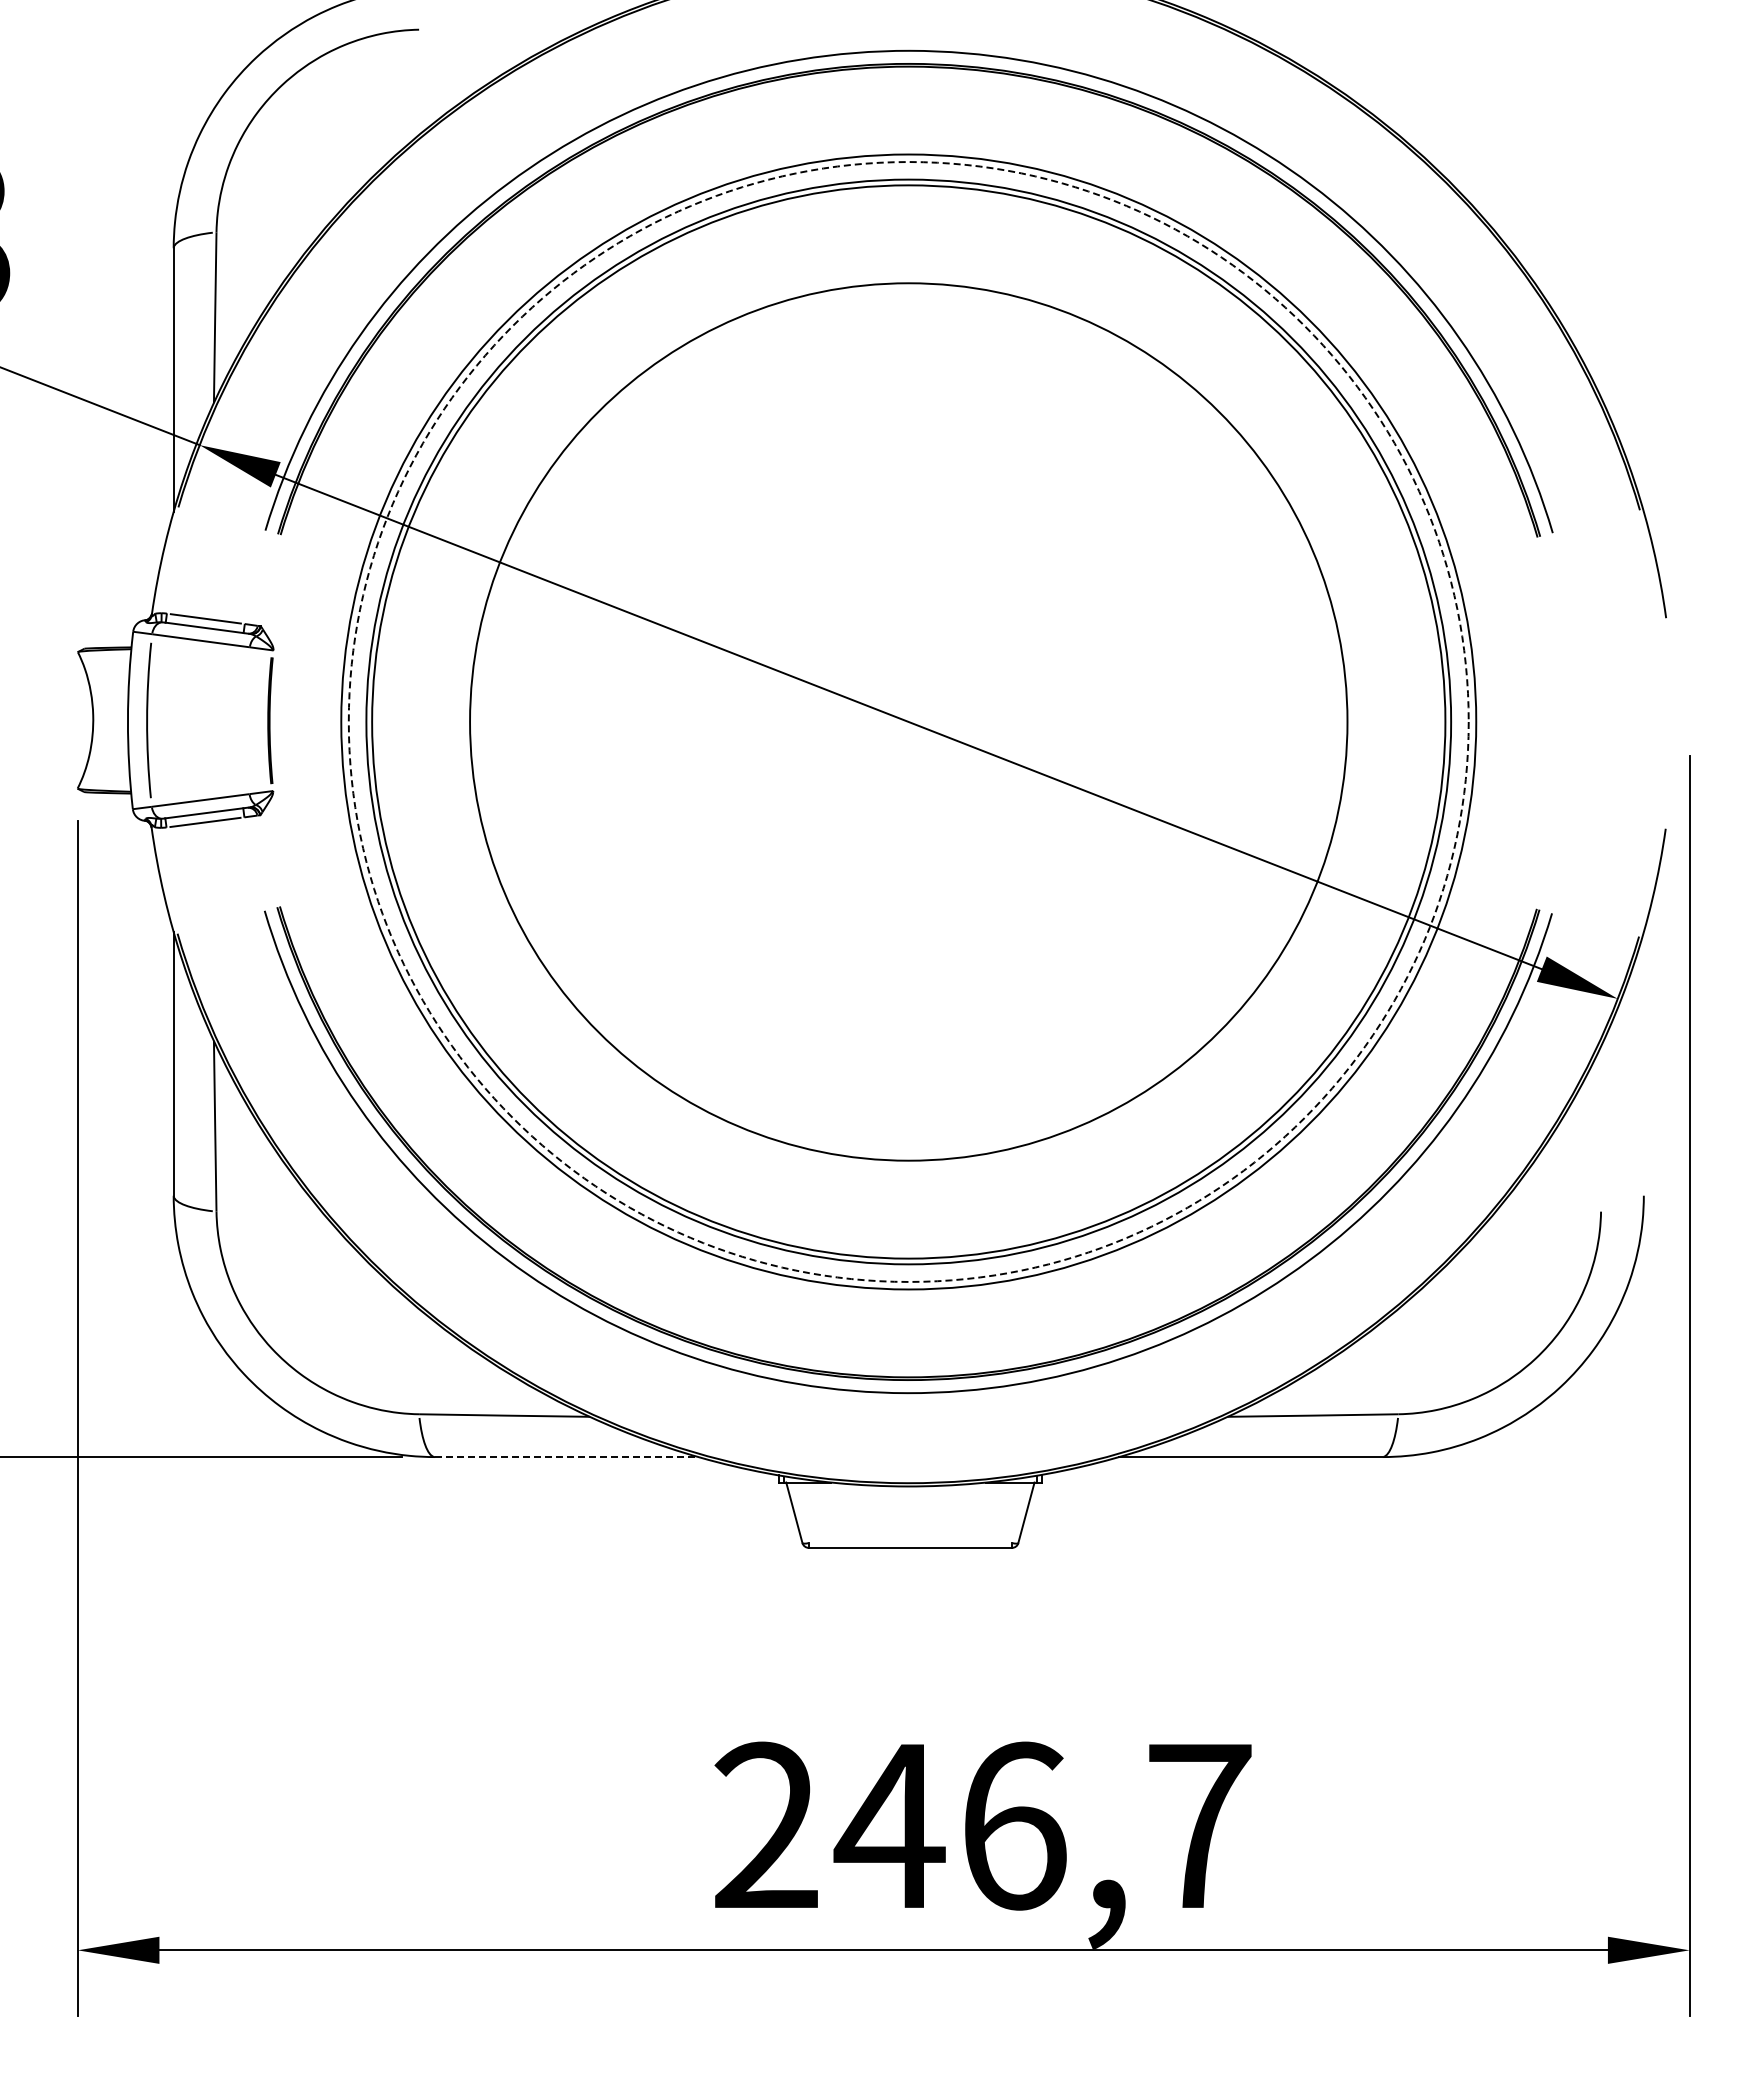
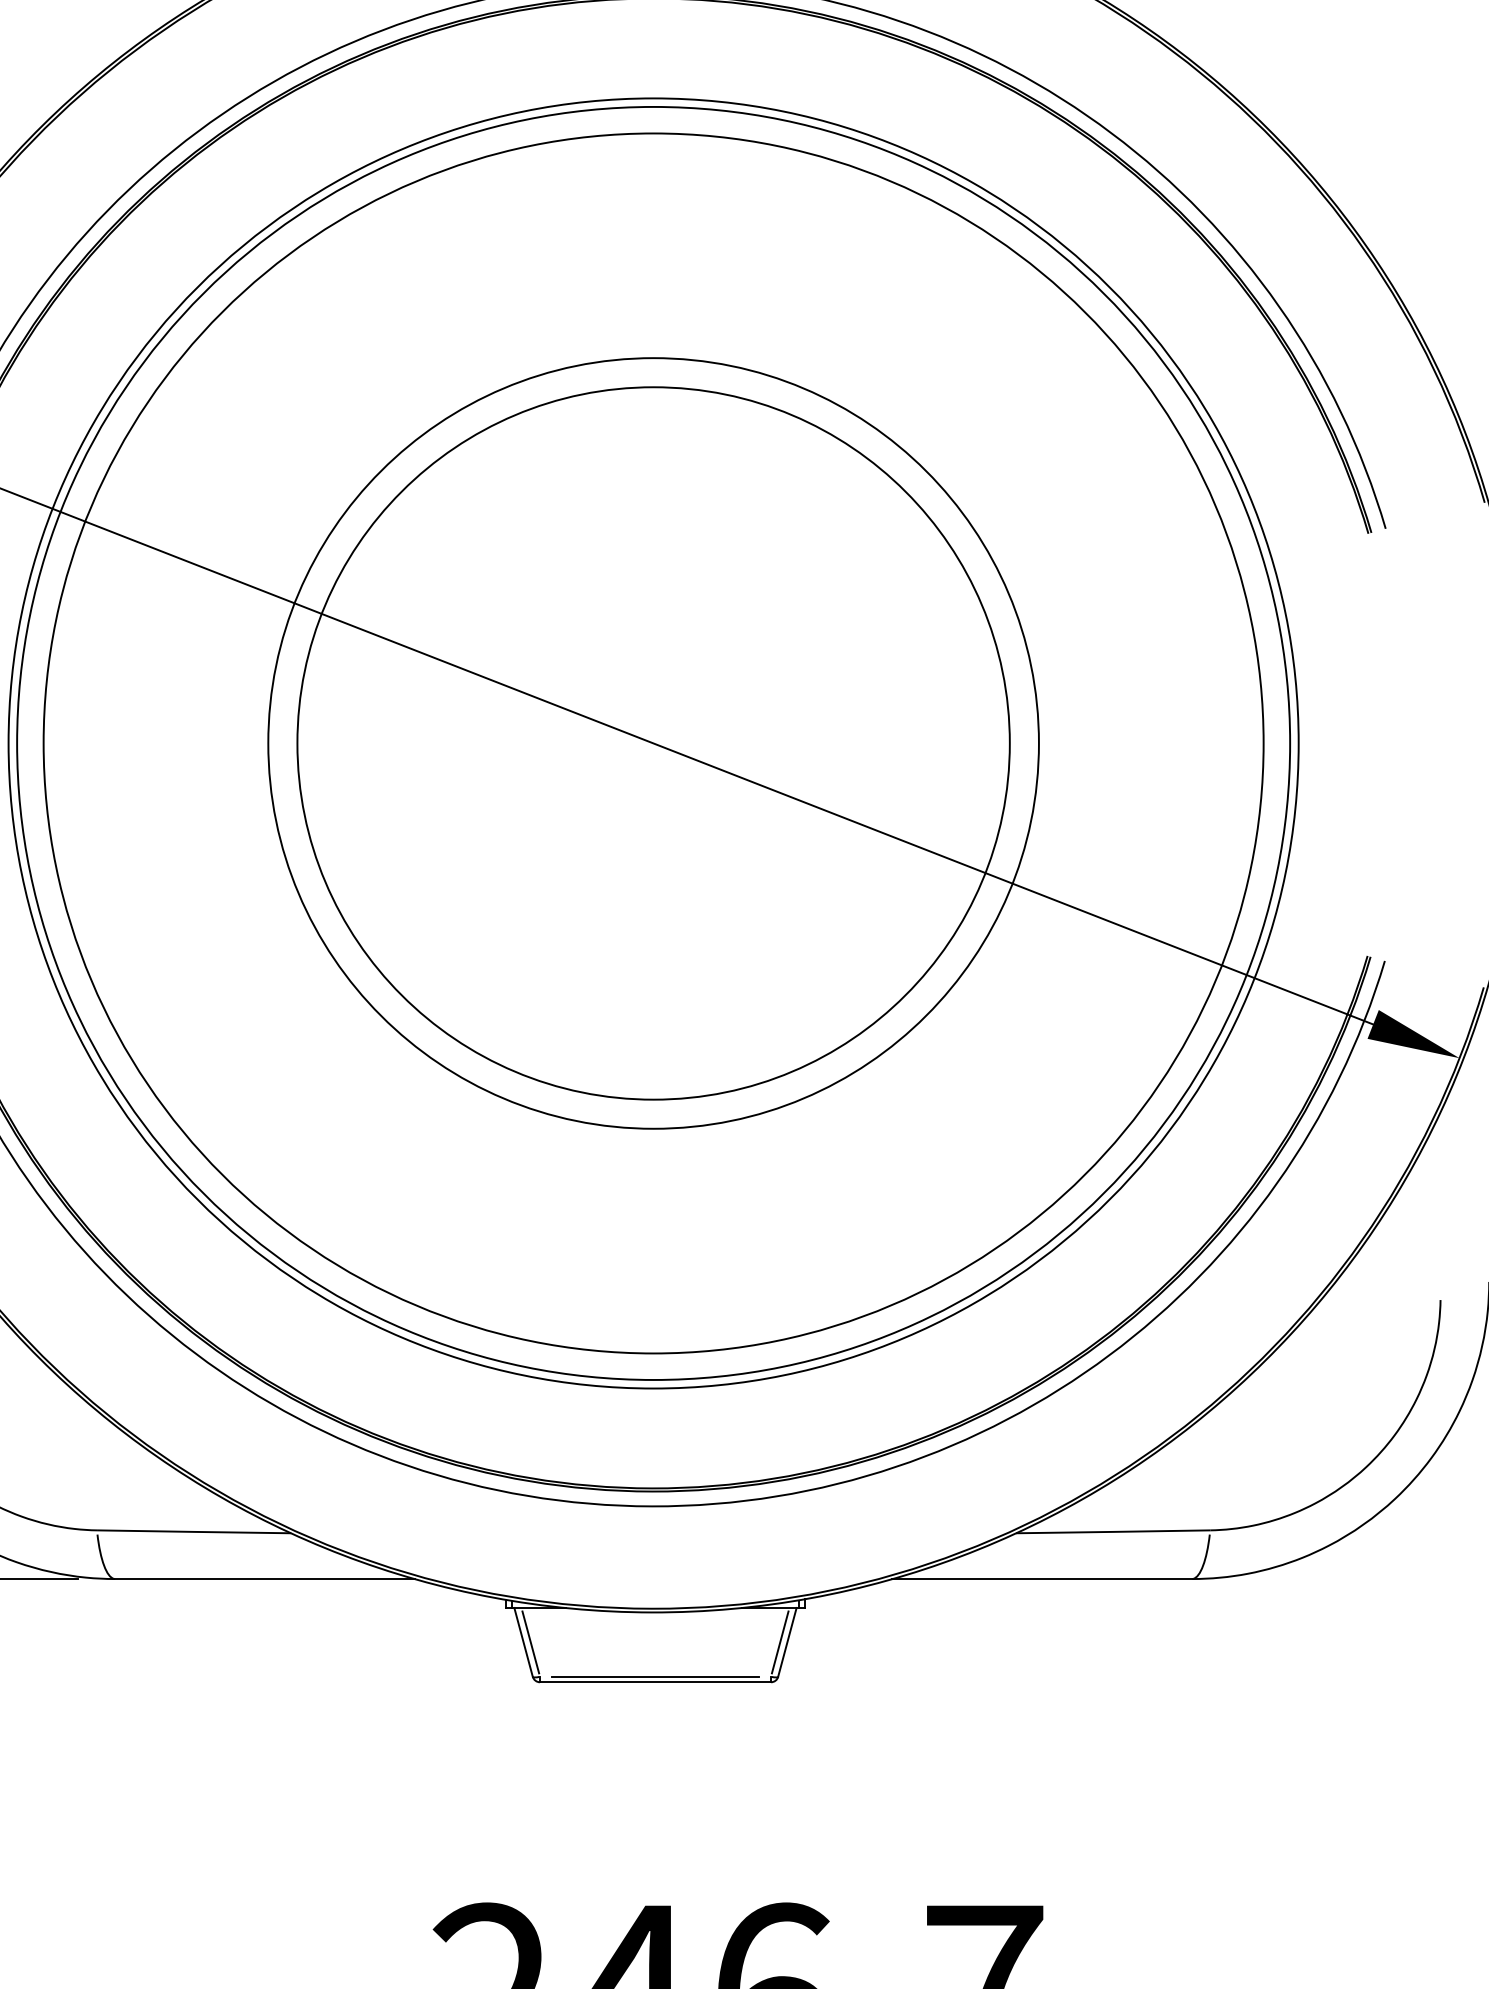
circle: (908, 721) -> (653, 742), dashed -> solid
circle: (908, 721) -> (653, 742), size x0.62
circle: (908, 721) -> (653, 742), size x0.71
line: (566, 1457) -> (264, 1579), dashed -> solid
line: (800, 1512) -> (530, 1642), added
line: (1019, 1512) -> (779, 1642), added
line: (910, 1543) -> (655, 1677), added

